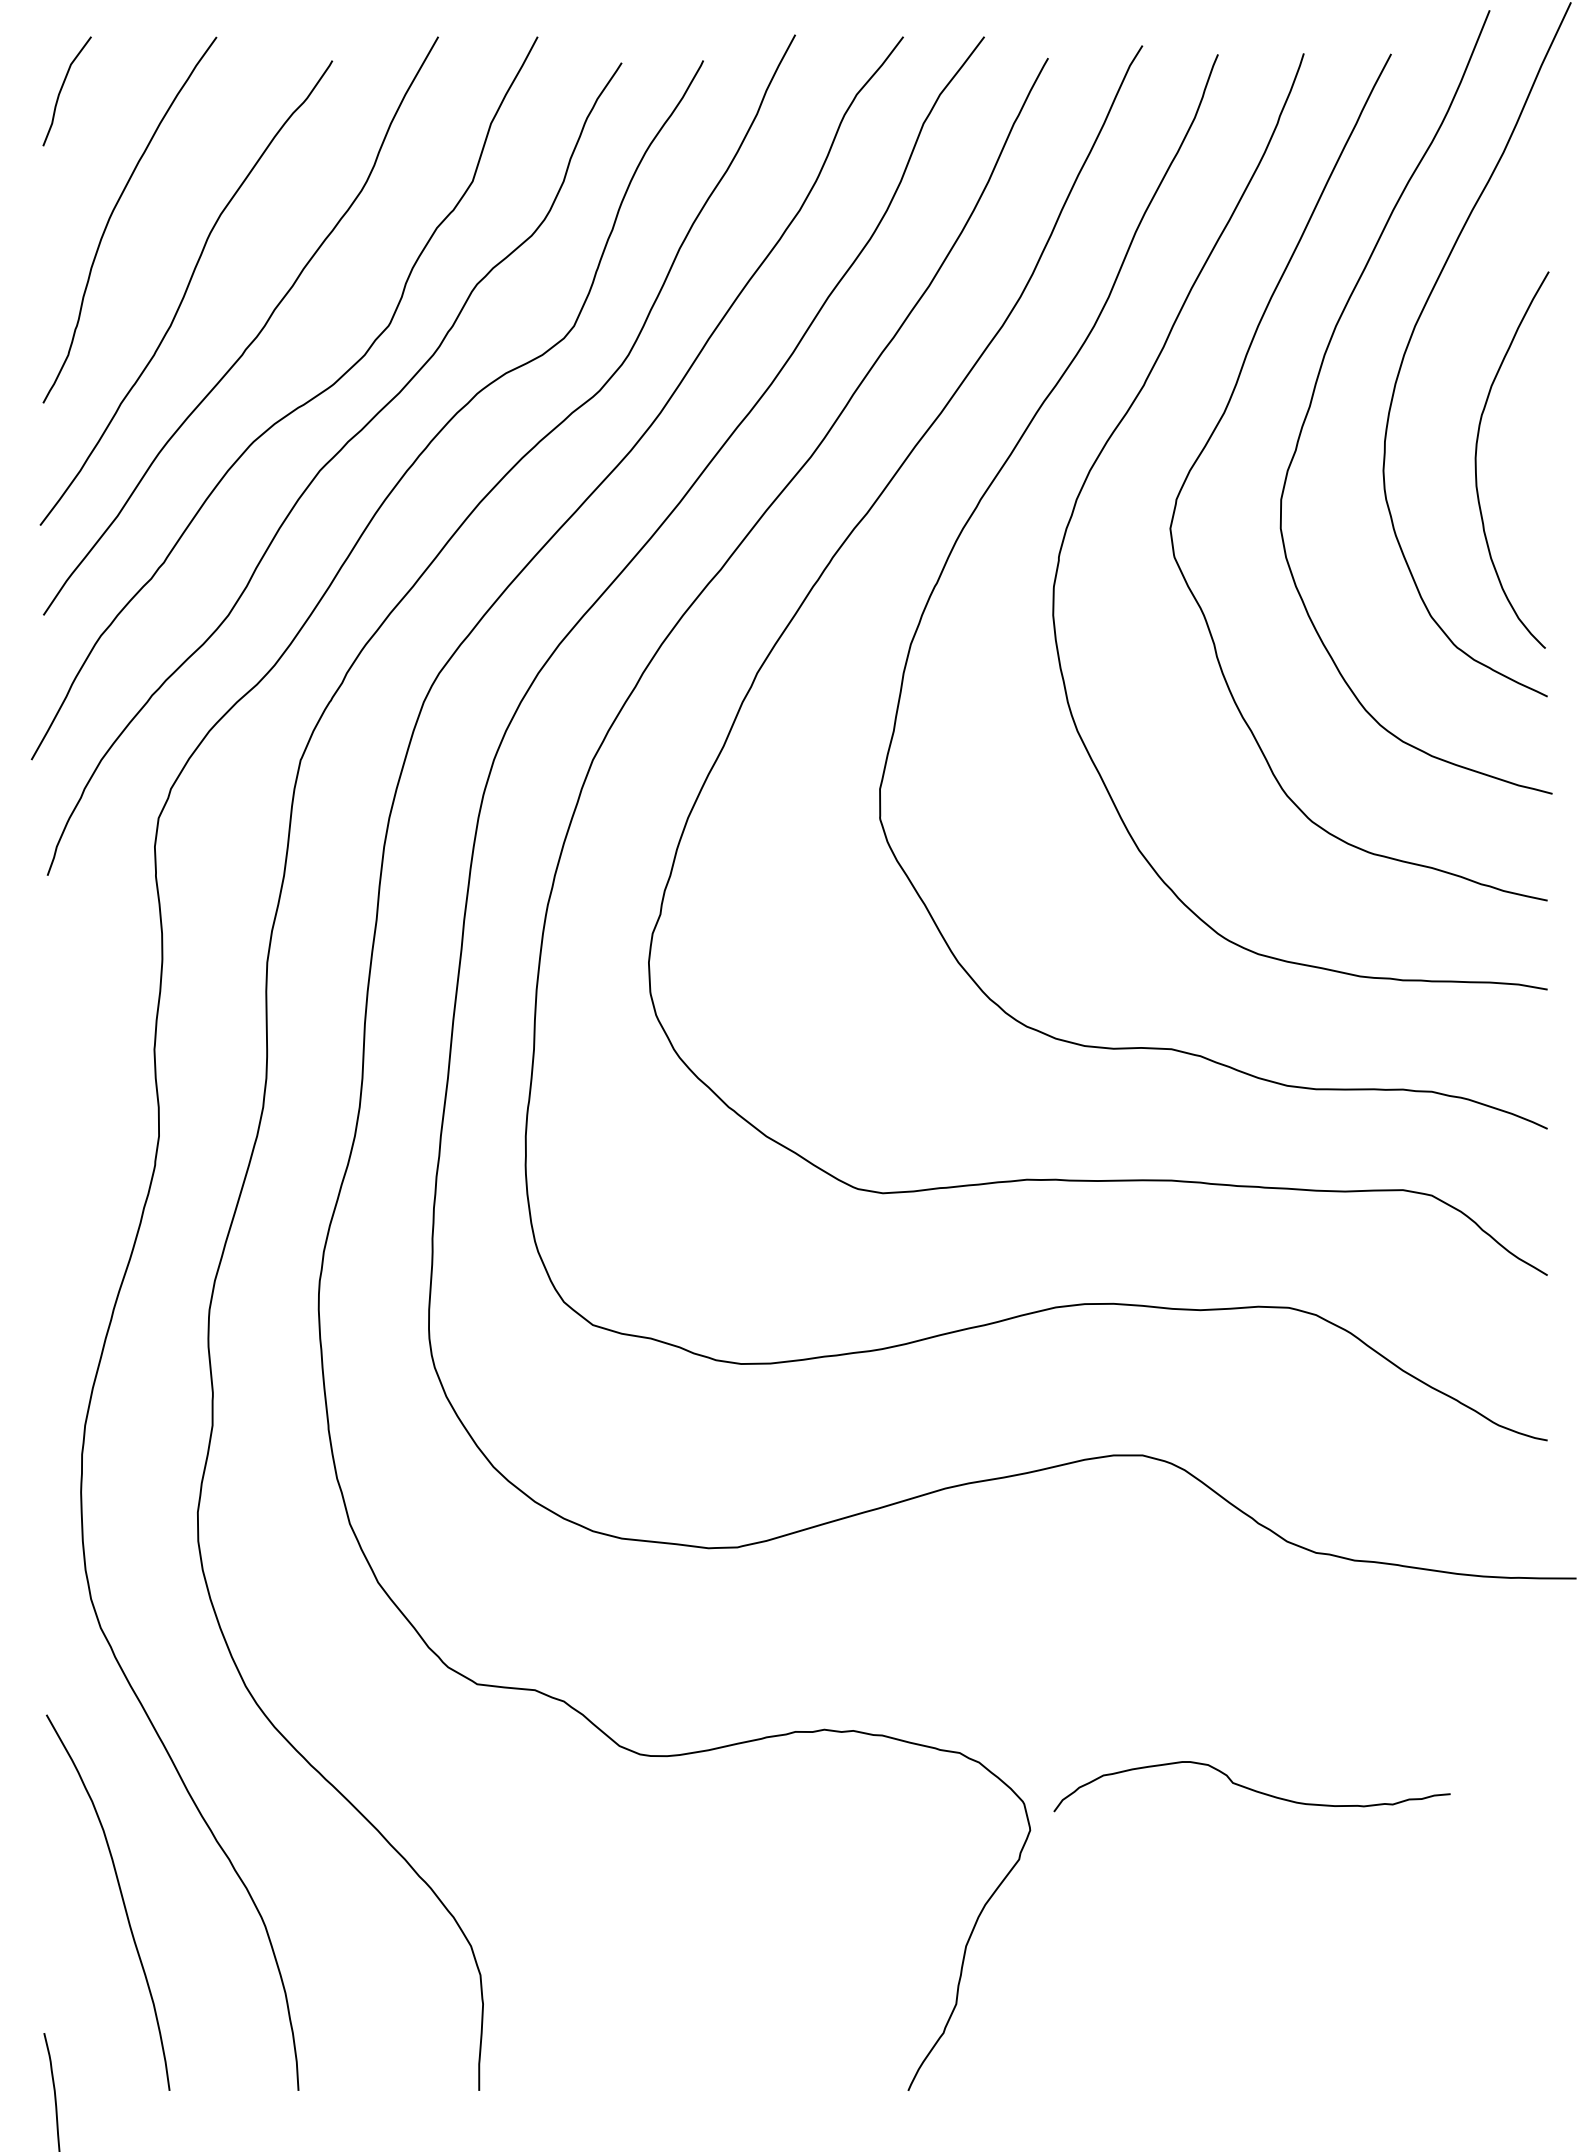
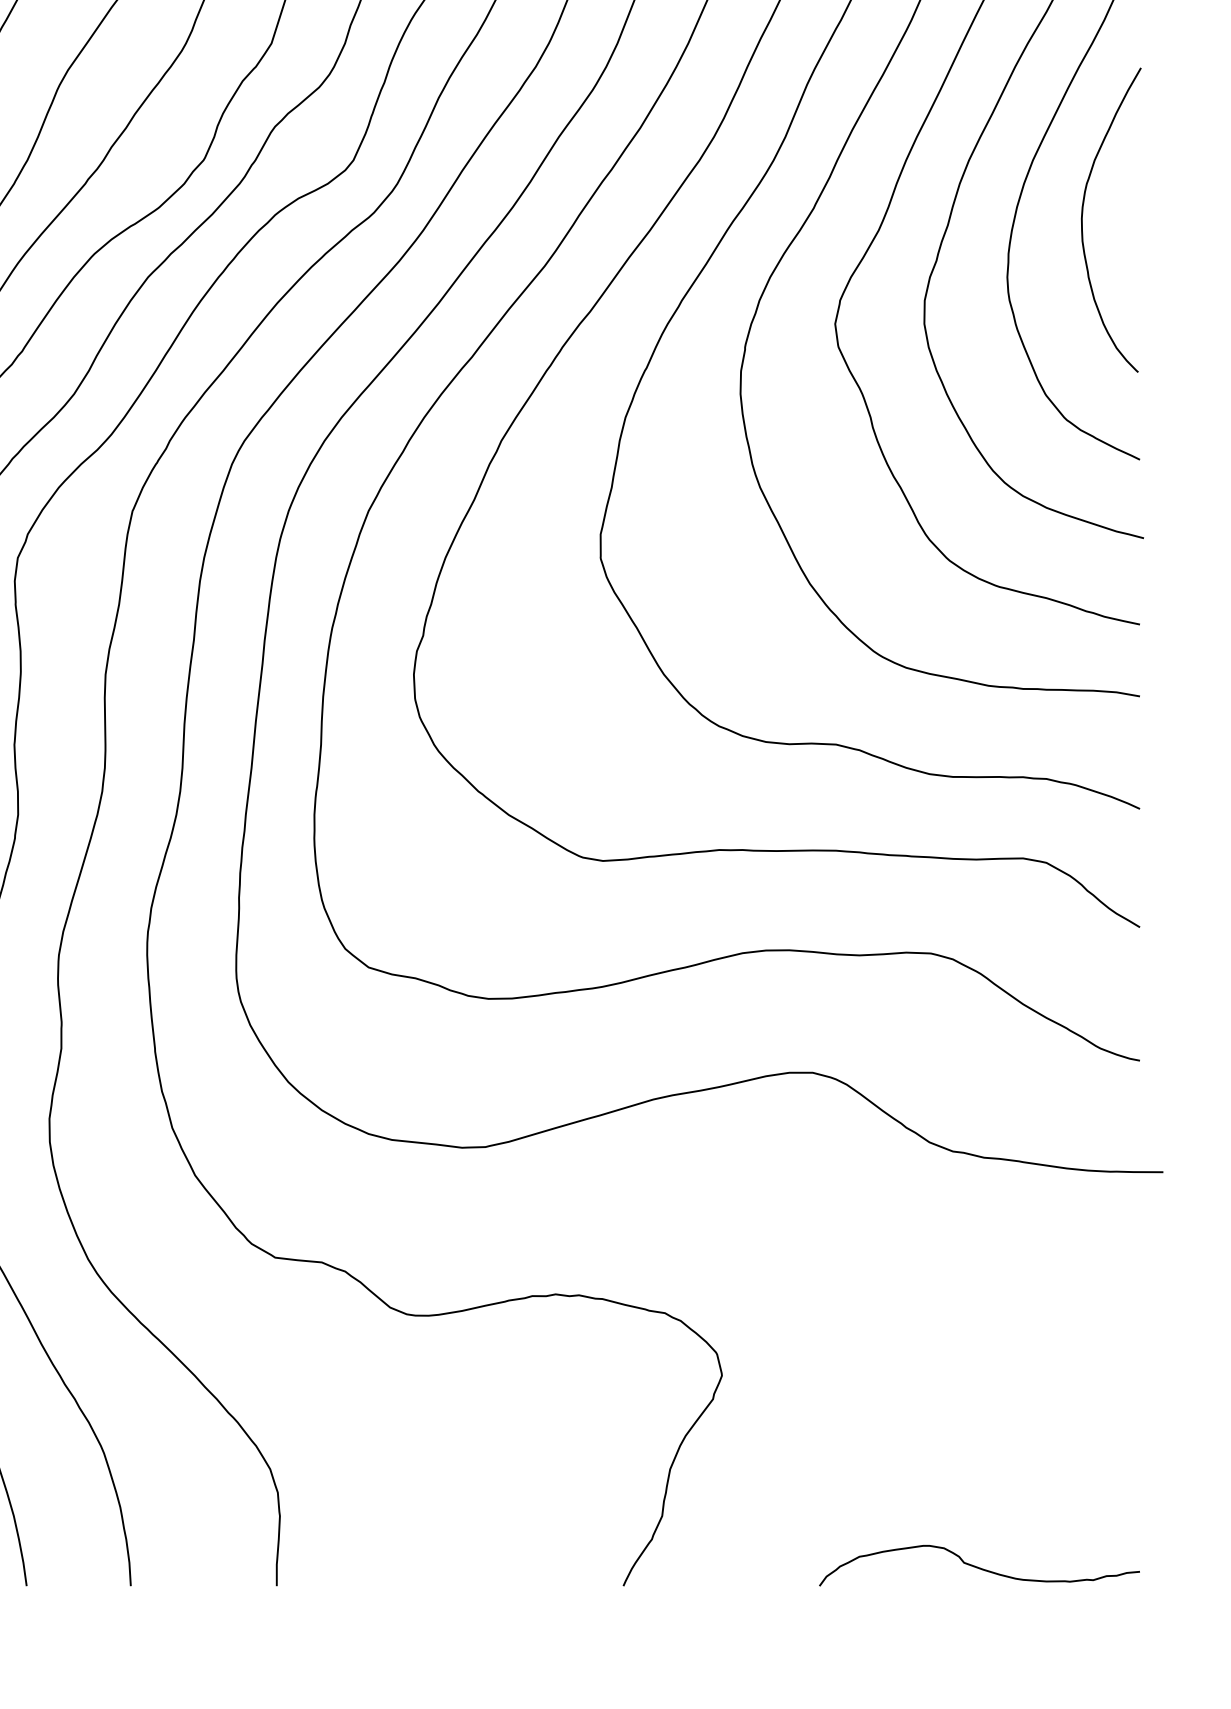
curve: (1476, 459) -> (1082, 219), moved
curve: (1251, 1788) -> (979, 1567), moved

